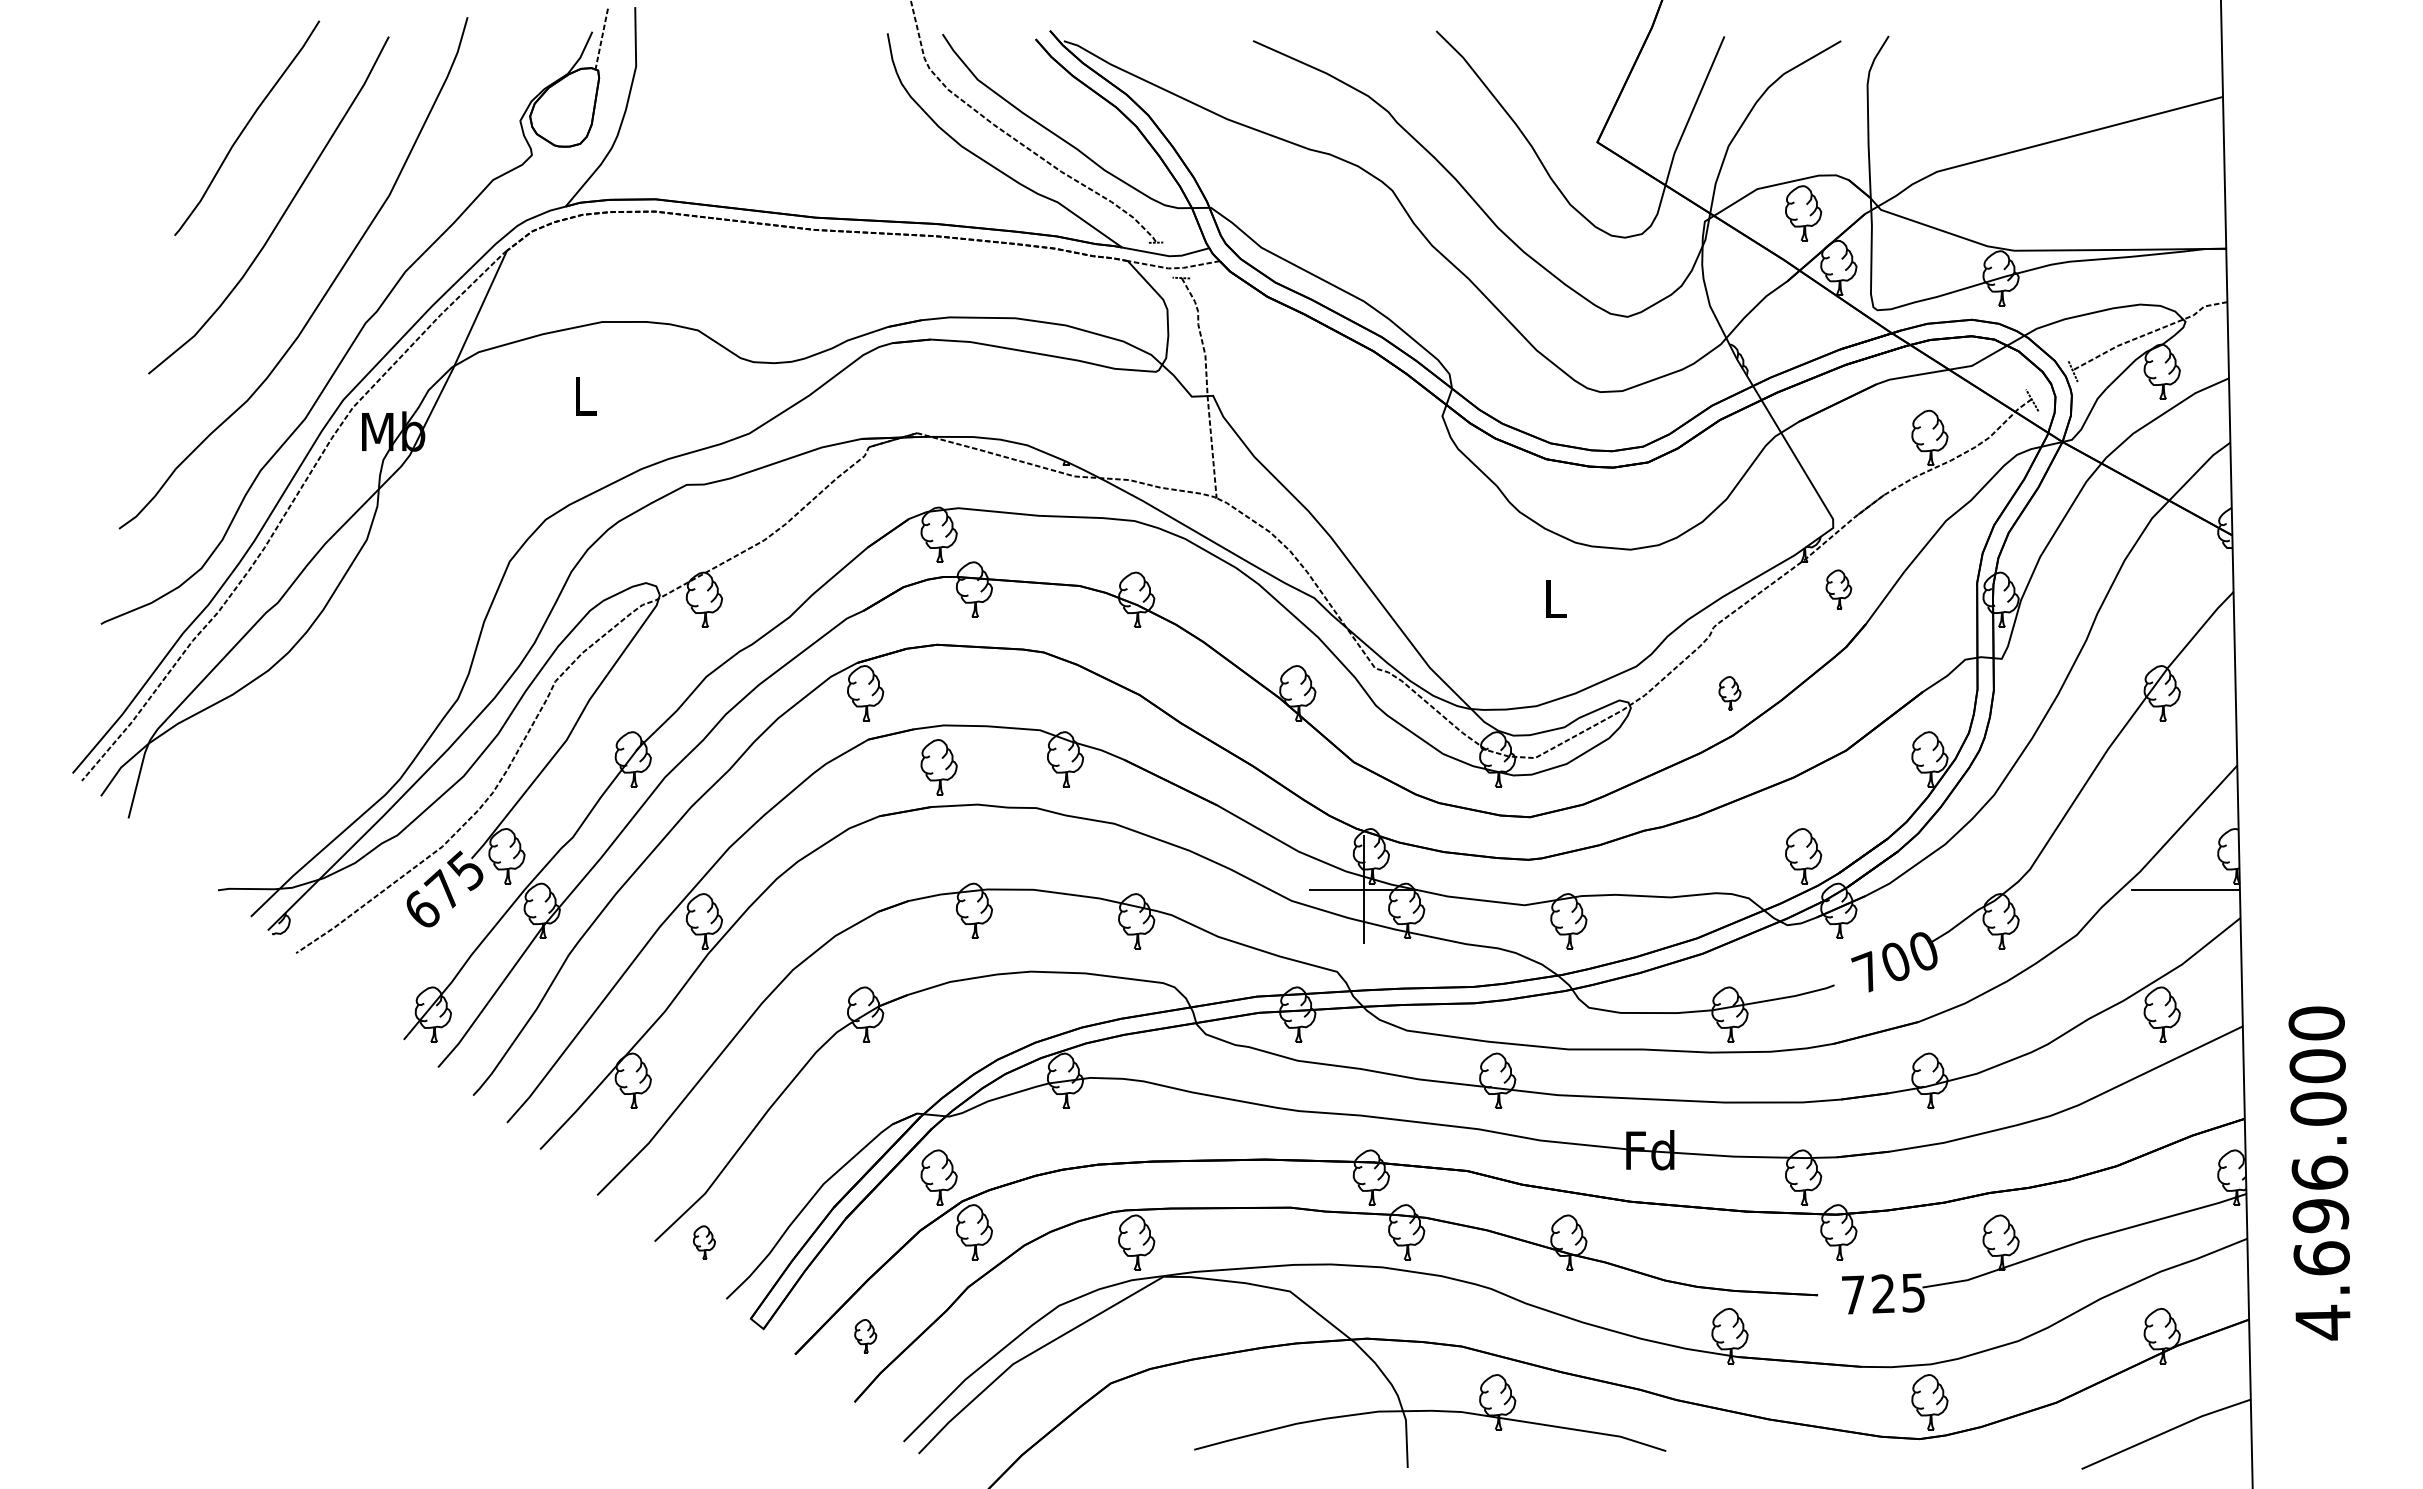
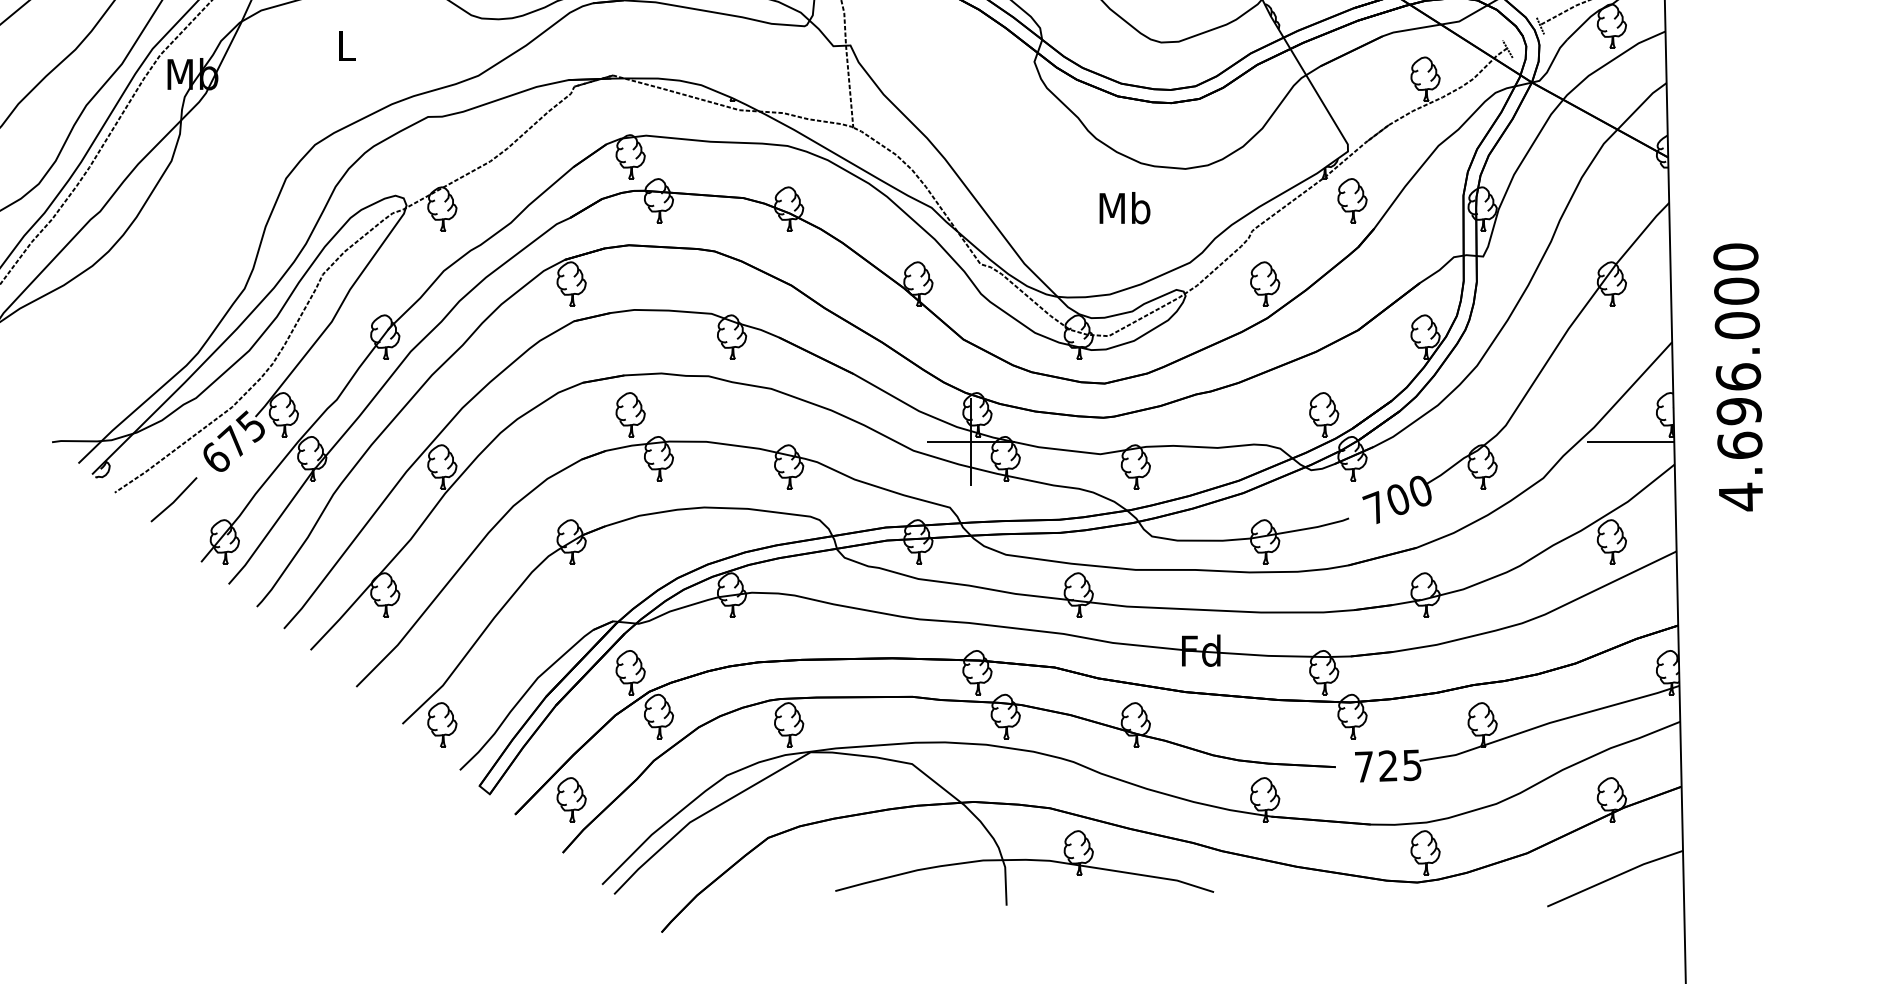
part: (1838, 589) -> (1352, 200), size x1.43
text: (1554, 598) -> (1124, 208), L -> Mb
part: (1729, 693) -> (1264, 284), size x1.67
part: (938, 767) -> (630, 415), moved
line: (370, 962) -> (174, 500), added
text: (2319, 1173) -> (1738, 377), moved
part: (704, 1242) -> (442, 724), size x1.67
part: (865, 1336) -> (571, 800), size x1.67

